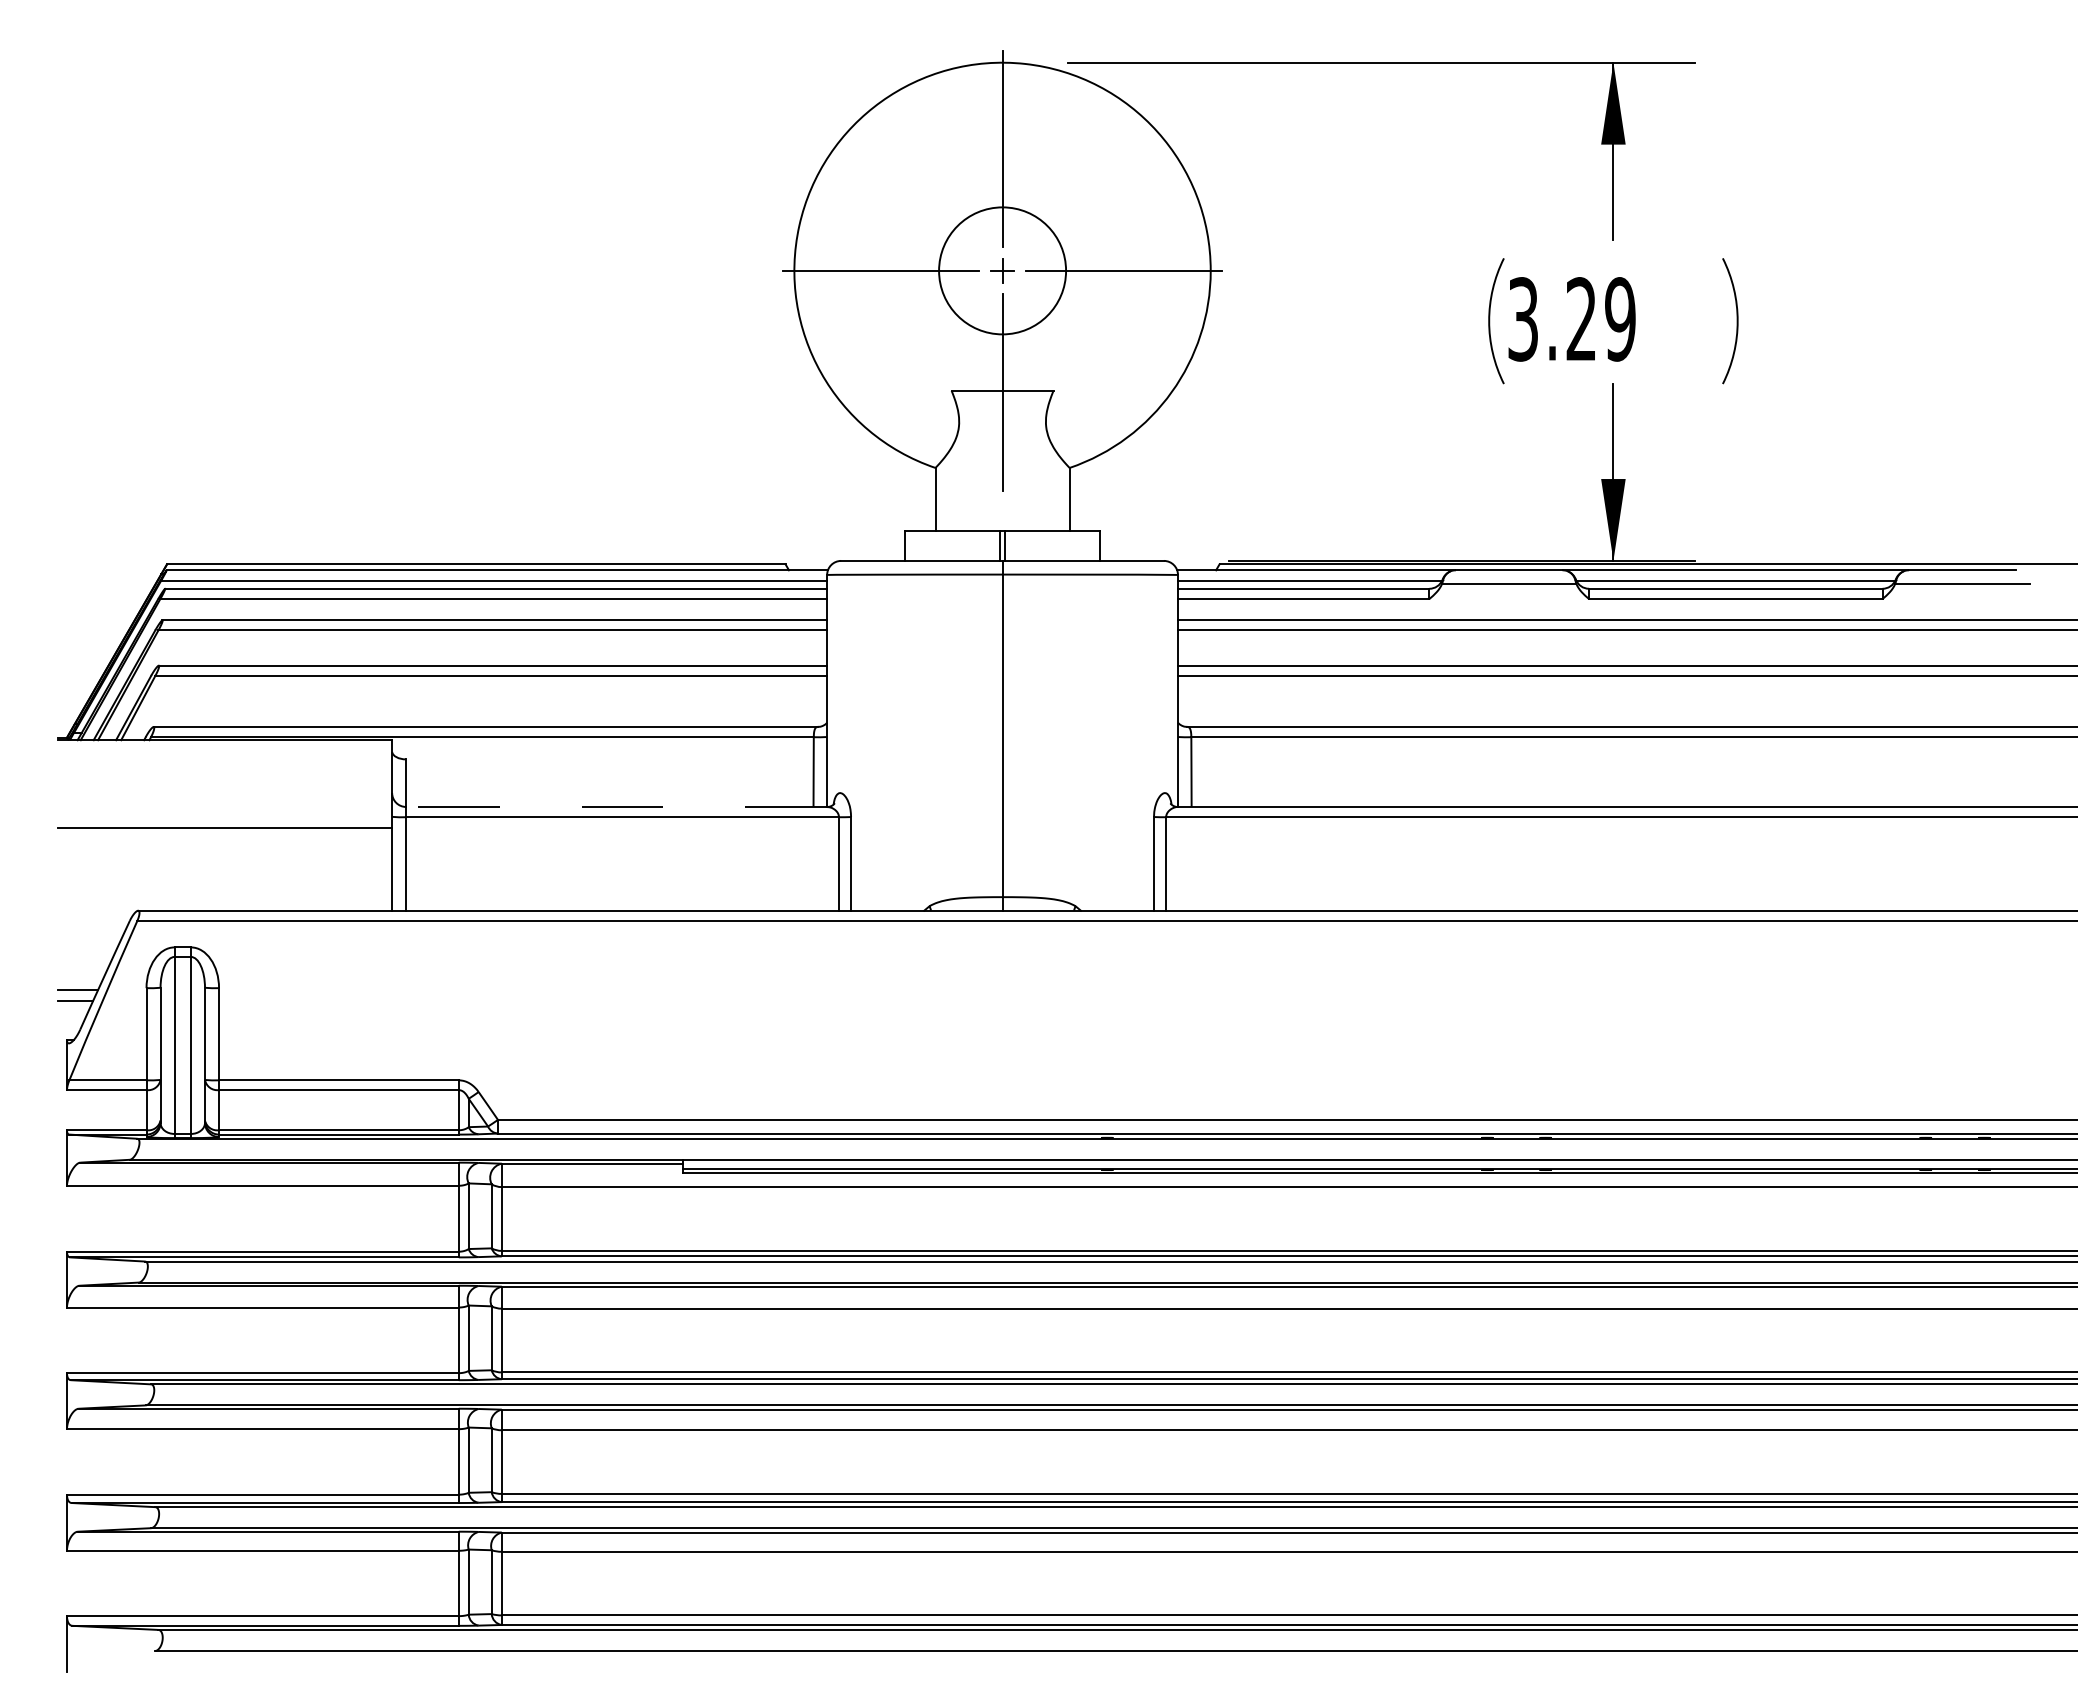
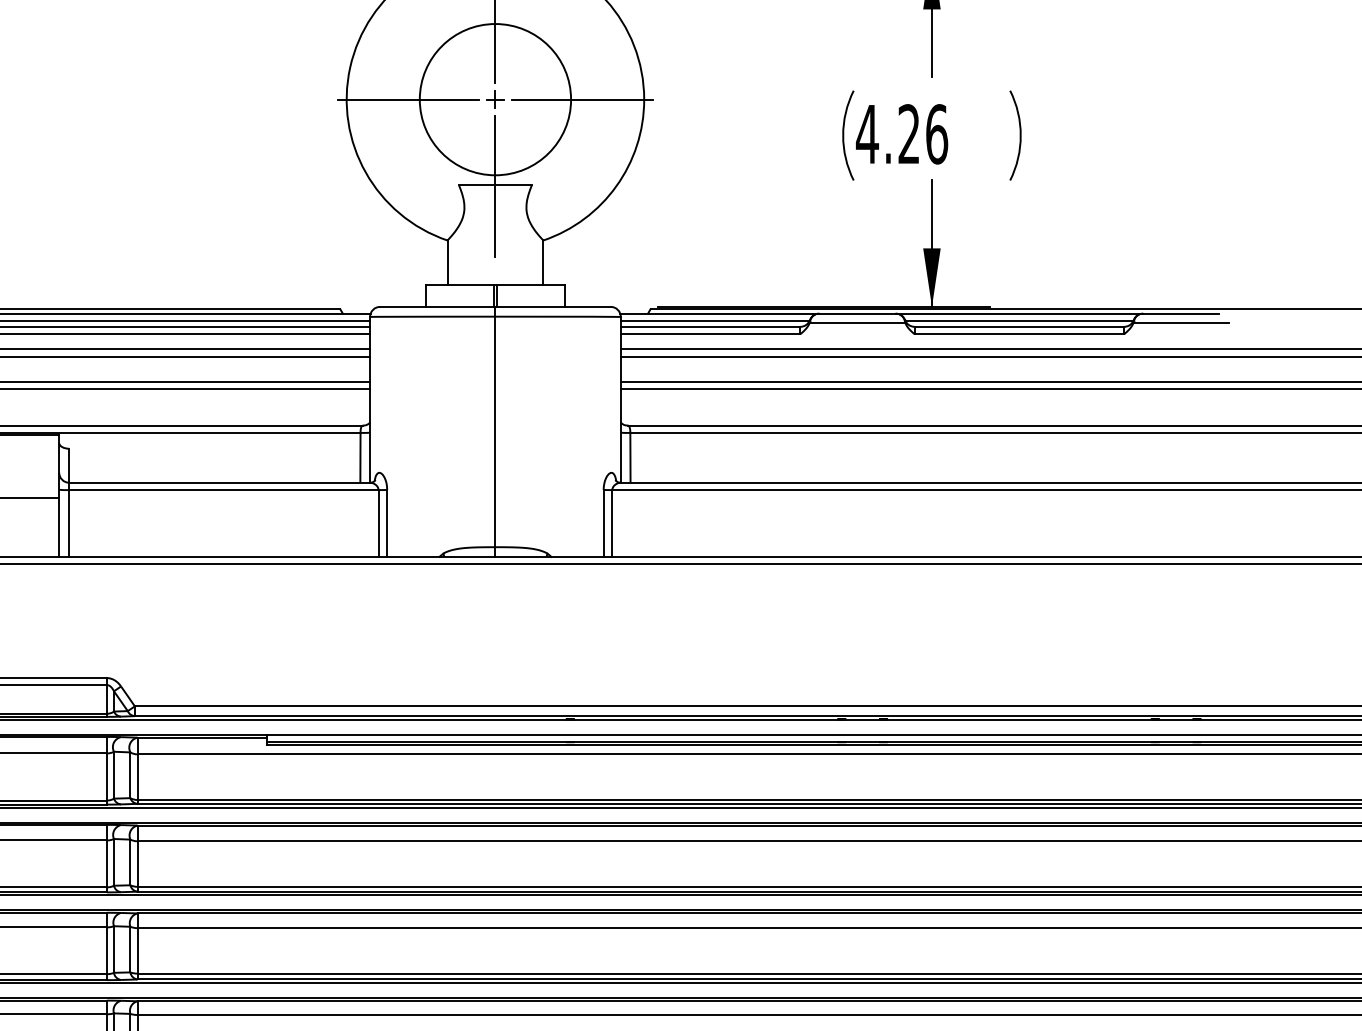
circle: (1002, 270) -> (495, 99), size x1.67
text: (1571, 319) -> (902, 134), 3.29 -> 4.26
line: (616, 806) -> (219, 482), dashed -> solid

